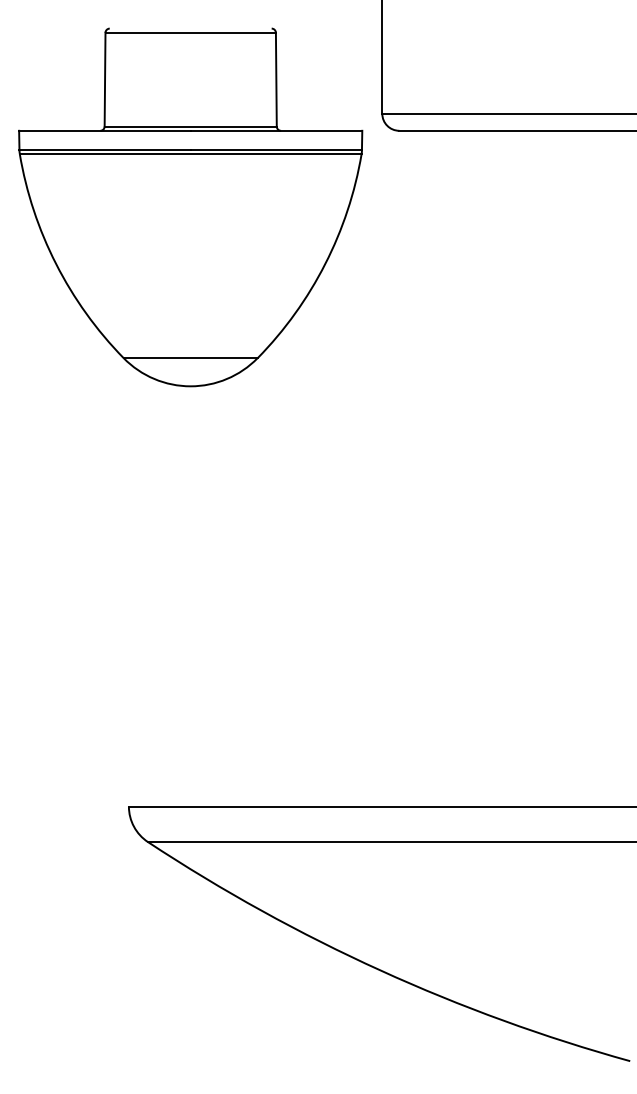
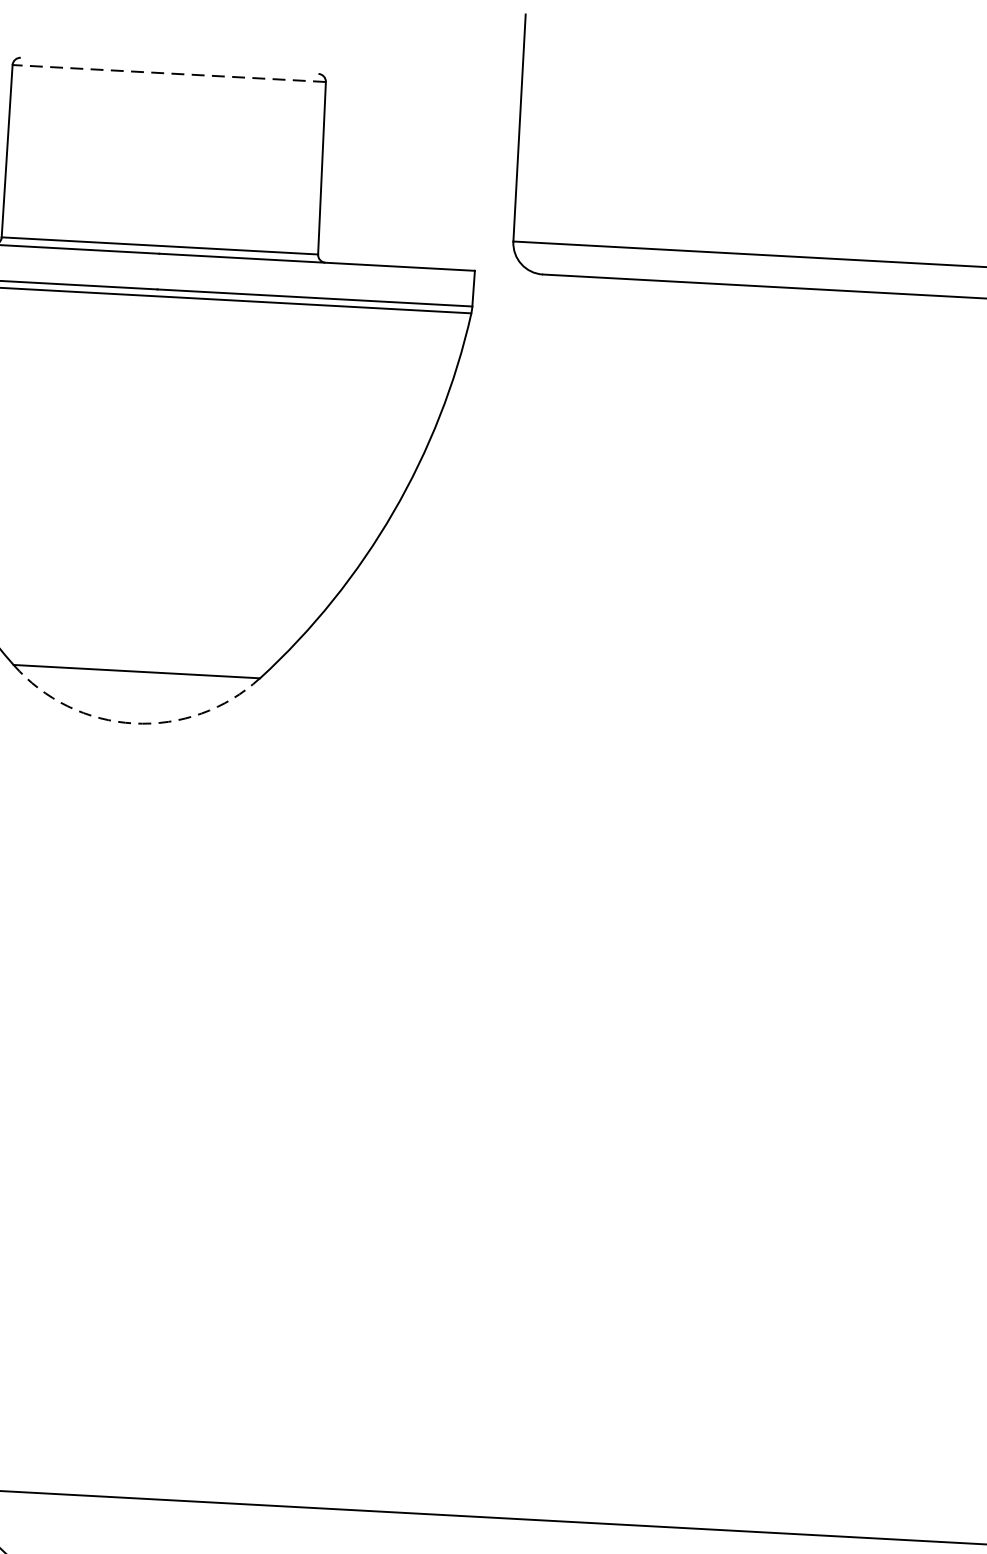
line: (190, 32) -> (168, 72), solid -> dashed
arc: (190, 386) -> (133, 723), solid -> dashed

